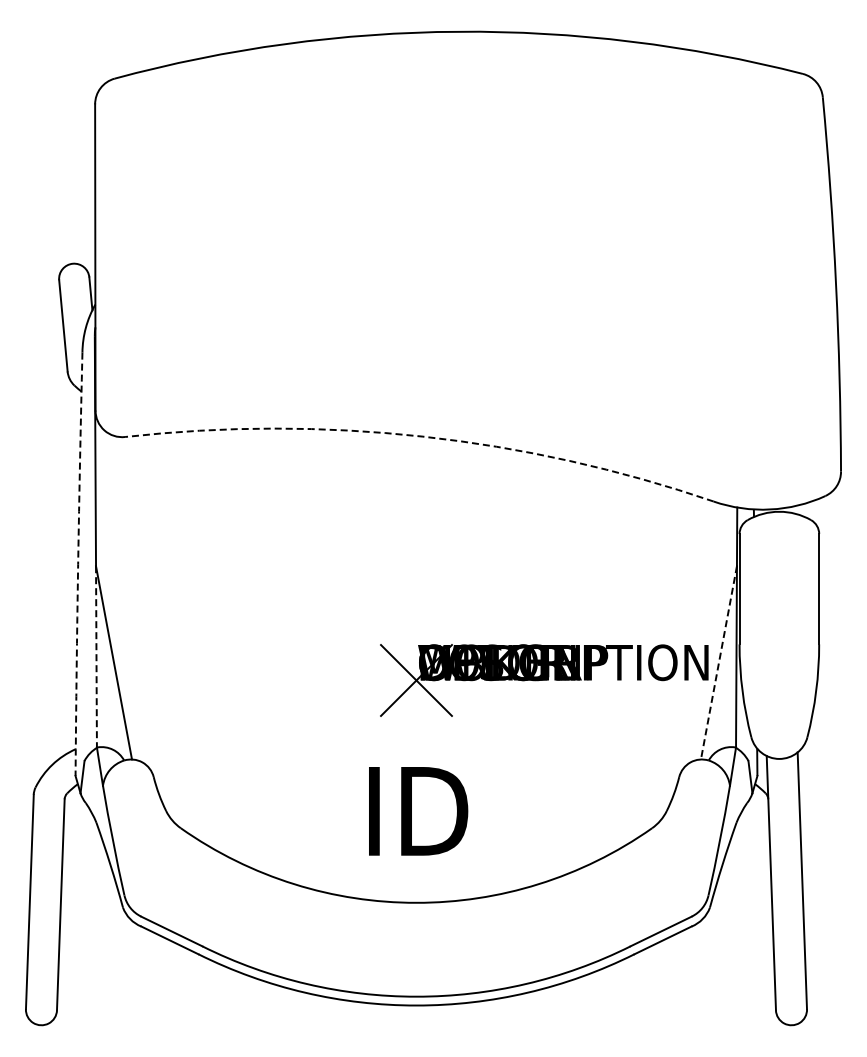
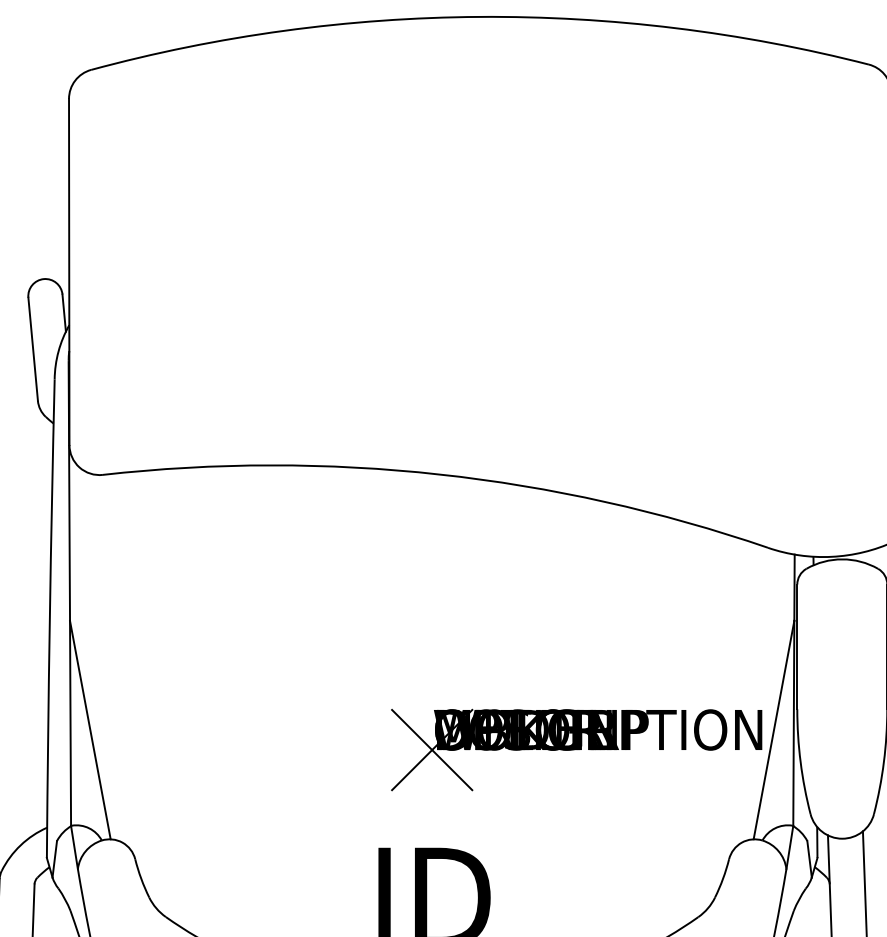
arc: (422, 436) -> (438, 474), dashed -> solid
arc: (78, 564) -> (50, 618), dashed -> solid
line: (96, 656) -> (70, 722), dashed -> solid
line: (718, 663) -> (773, 730), dashed -> solid

